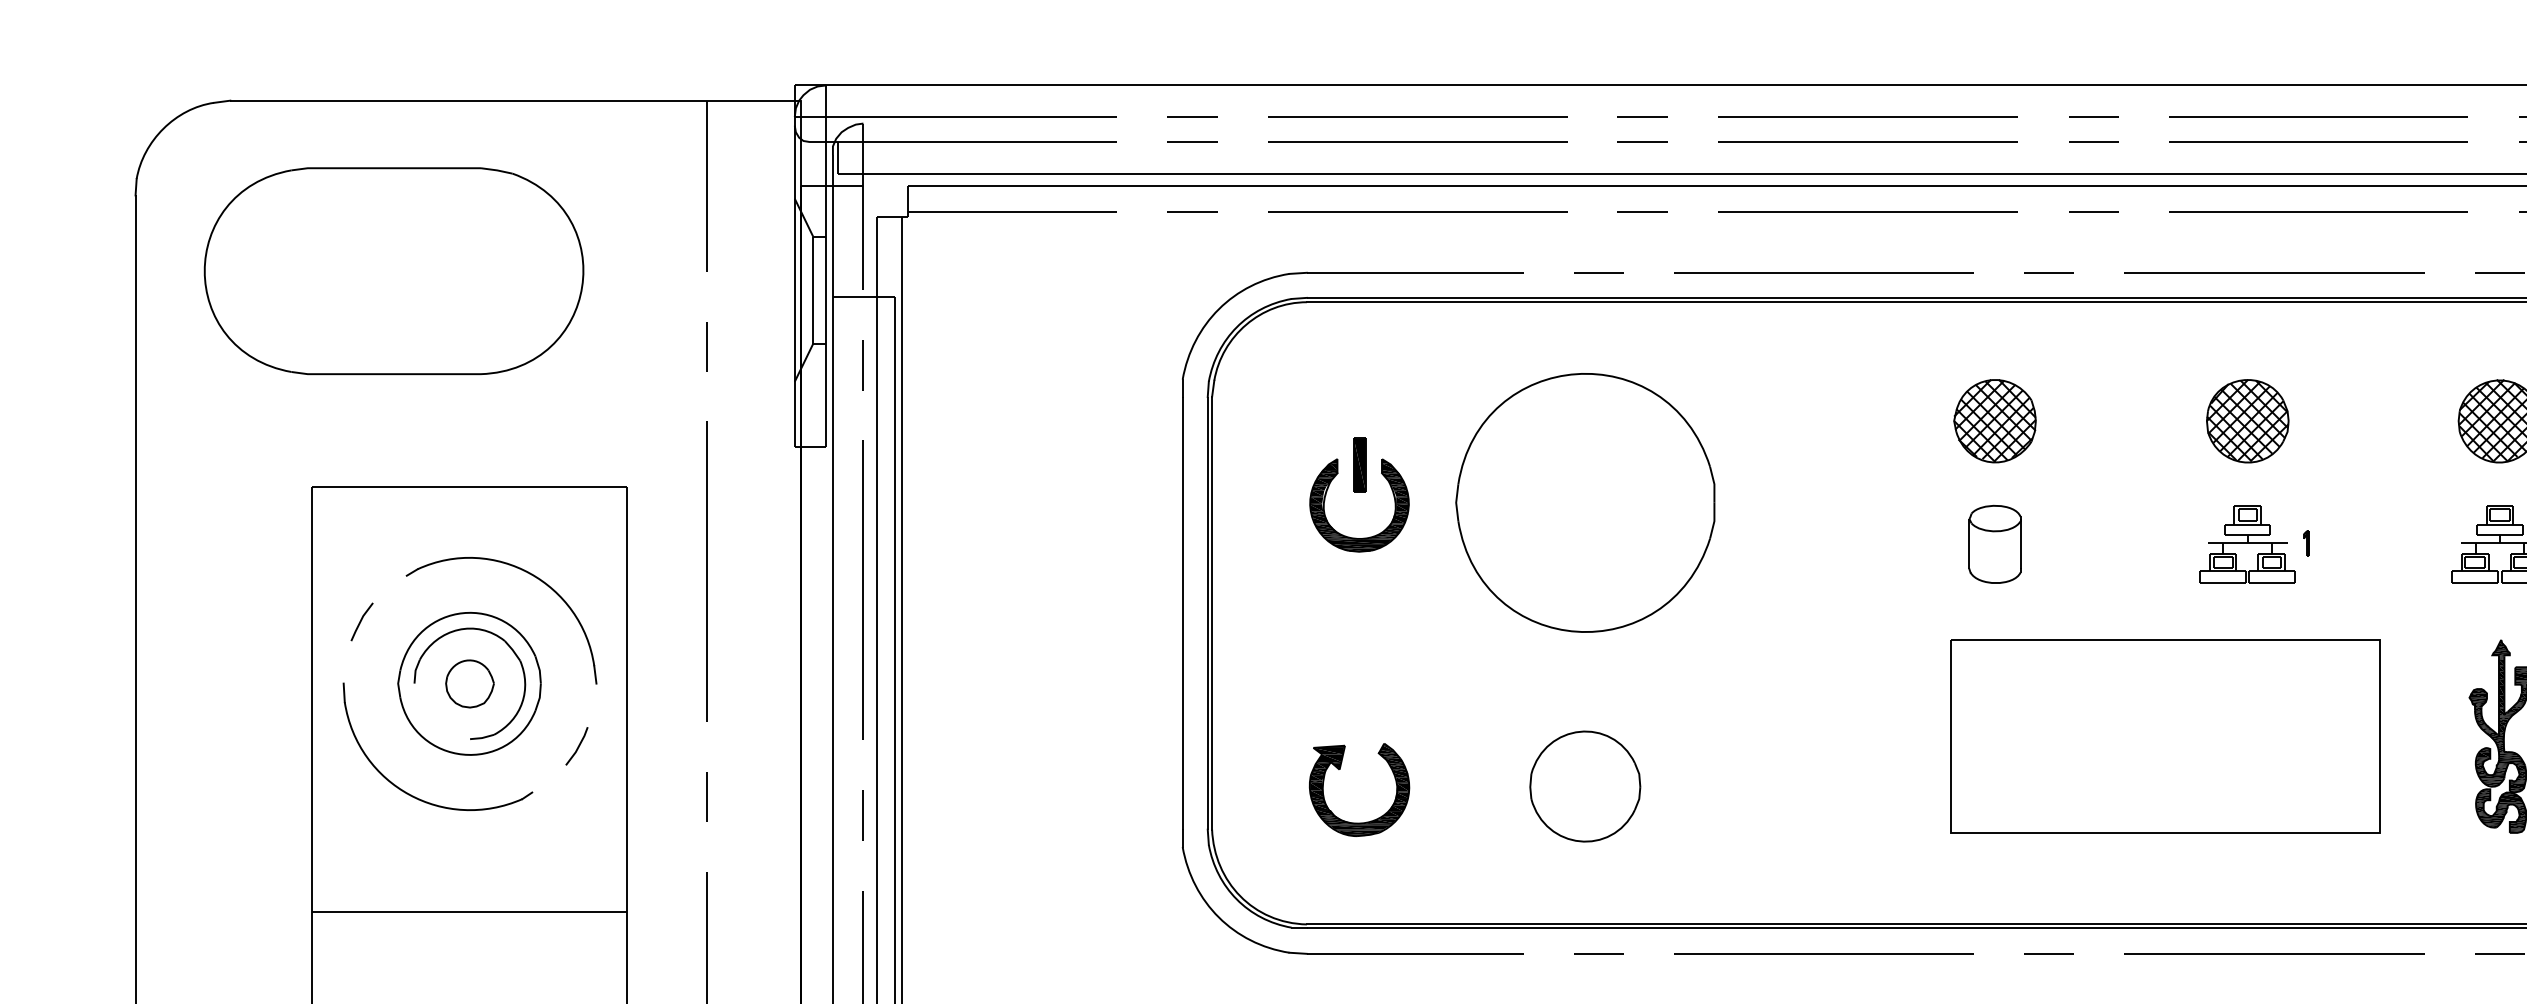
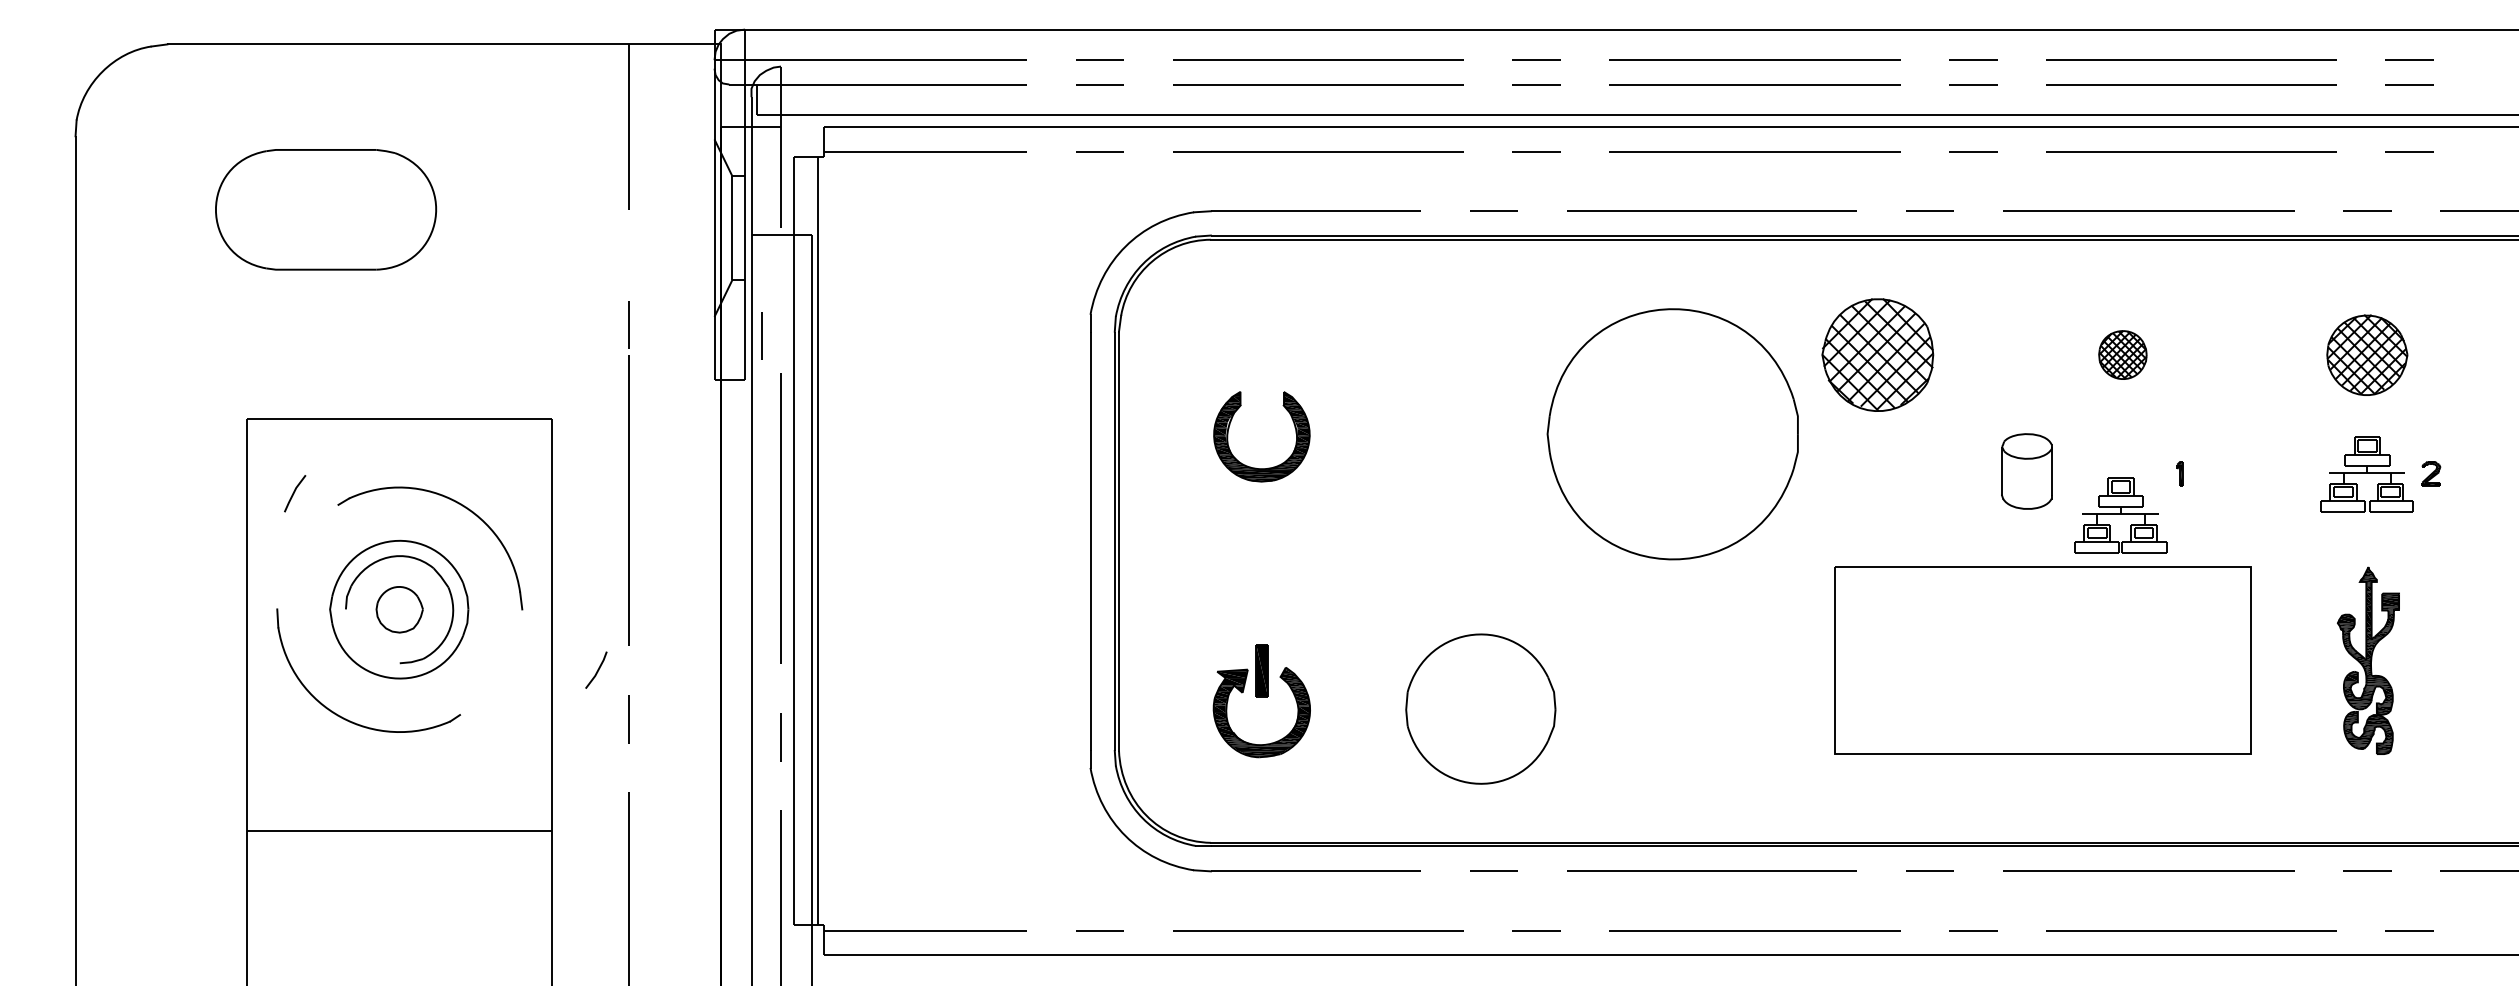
part: (393, 271) -> (325, 209), size x0.6
line: (706, 346) -> (628, 324), moved
line: (862, 364) -> (761, 335), moved
part: (1994, 420) -> (1877, 354), size x1.4
part: (2247, 420) -> (2122, 354), size x0.6
part: (1359, 464) -> (1261, 670), moved
part: (1585, 503) -> (1672, 434), moved
part: (1994, 544) -> (2026, 471), moved
part: (2247, 544) -> (2120, 515), moved
line: (361, 621) -> (294, 493), moved
line: (578, 745) -> (597, 669), moved
part: (1585, 786) -> (1480, 709), size x1.4

